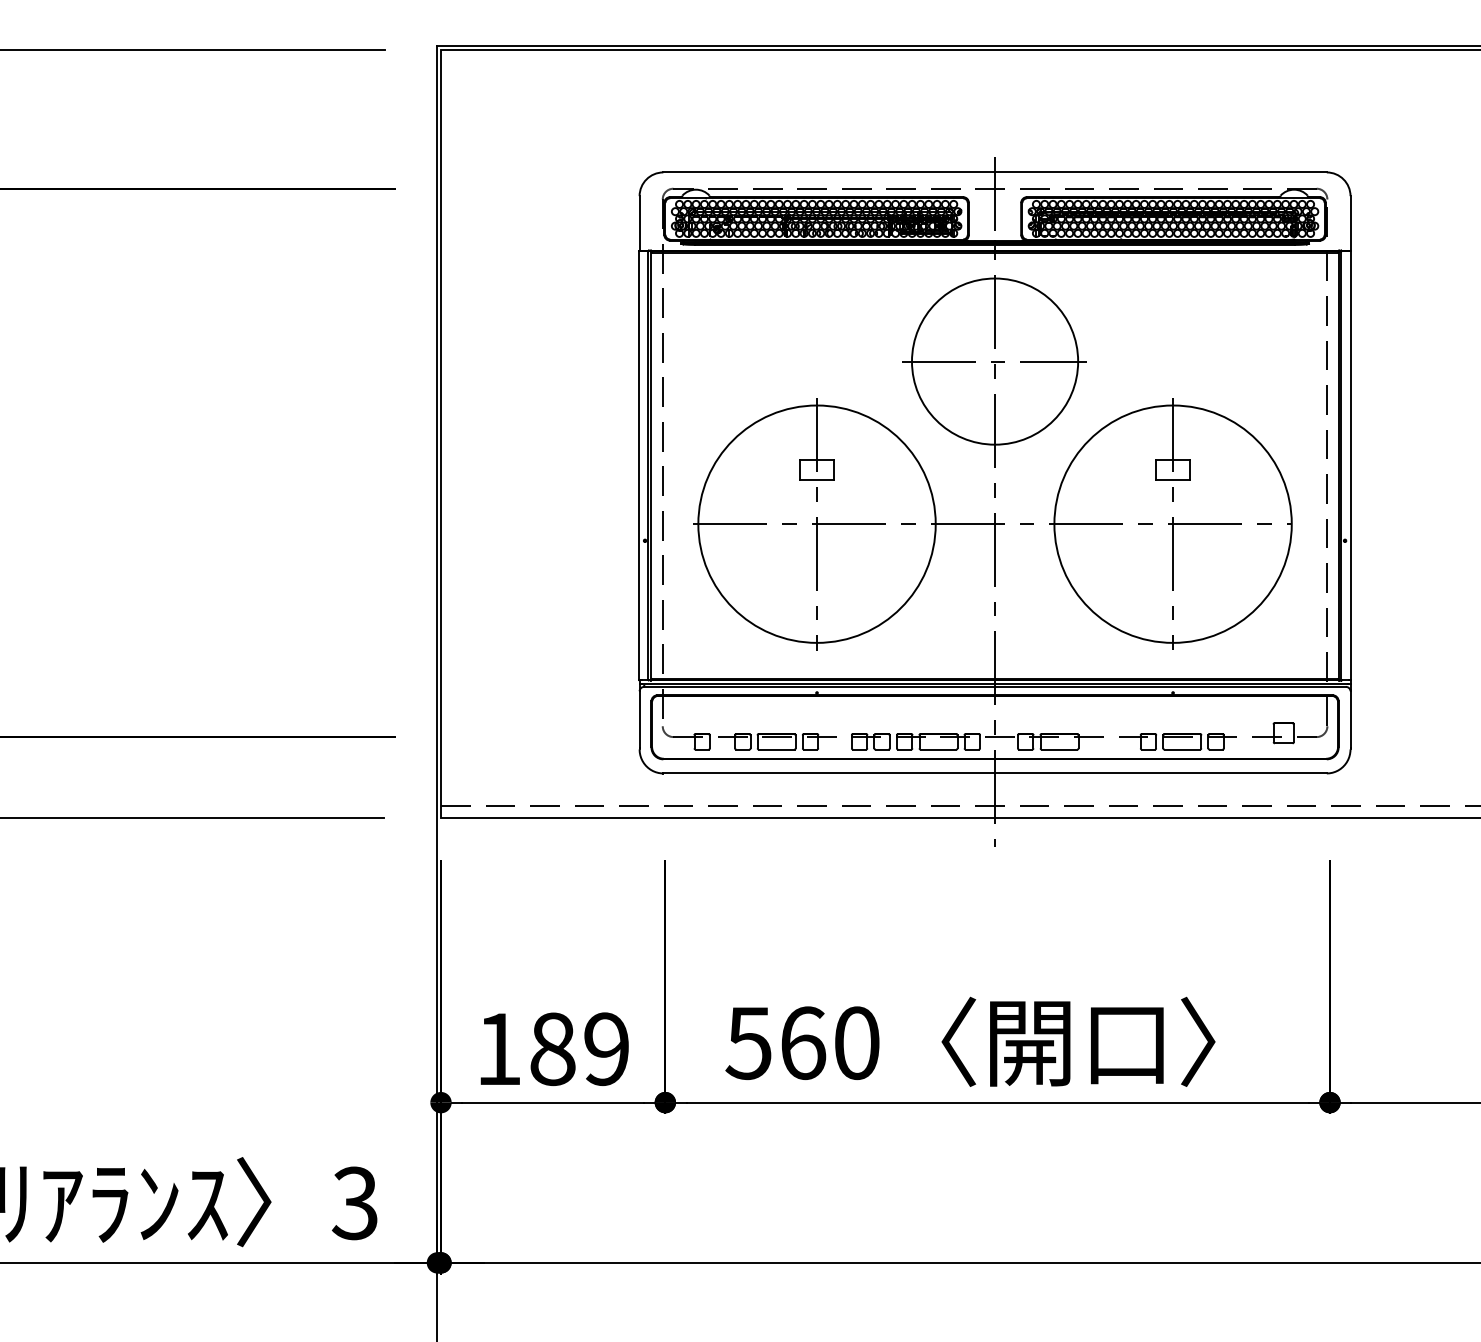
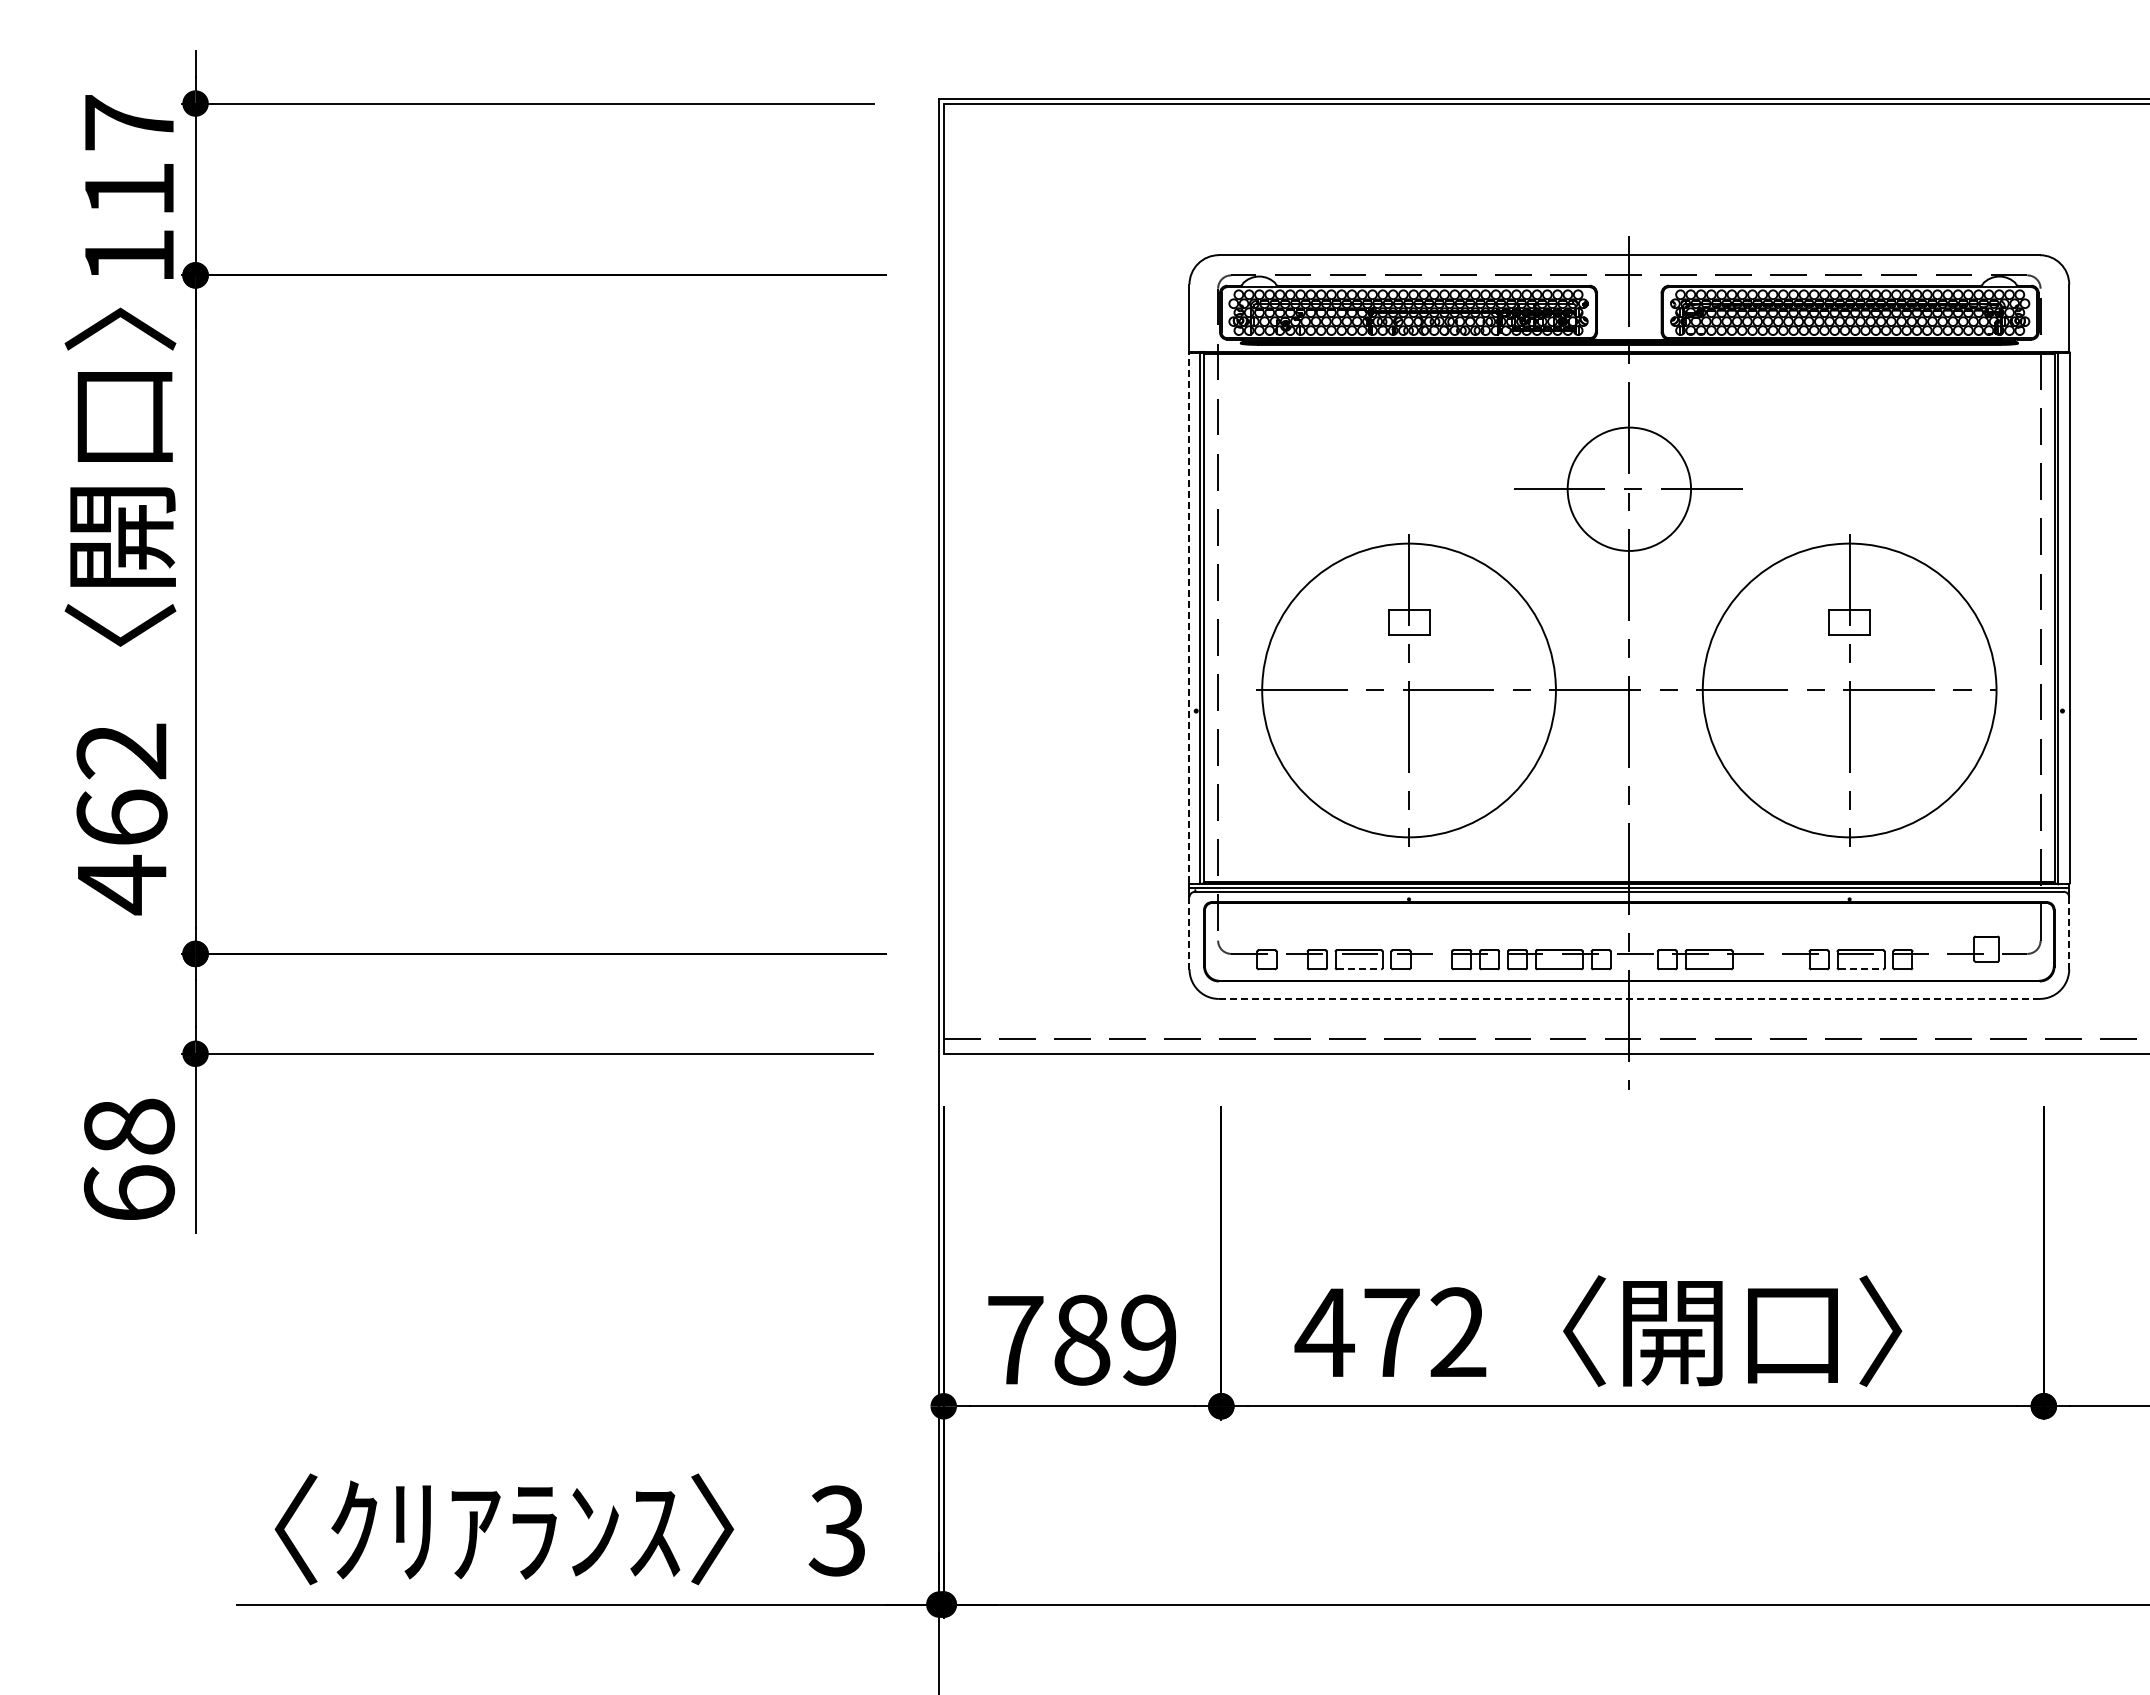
circle: (995, 361) -> (1629, 489), size x0.6
line: (638, 465) -> (1188, 617), solid -> dashed
line: (639, 719) -> (1189, 932), solid -> dashed
line: (1350, 719) -> (2069, 932), solid -> dashed
line: (776, 749) -> (1359, 969), solid -> dashed
line: (1182, 749) -> (1861, 969), solid -> dashed
line: (995, 773) -> (1629, 998), solid -> dashed
text: (802, 1043) -> (1390, 1332), 560 -> 472
text: (499, 1049) -> (1015, 1340), 189 -> 789

